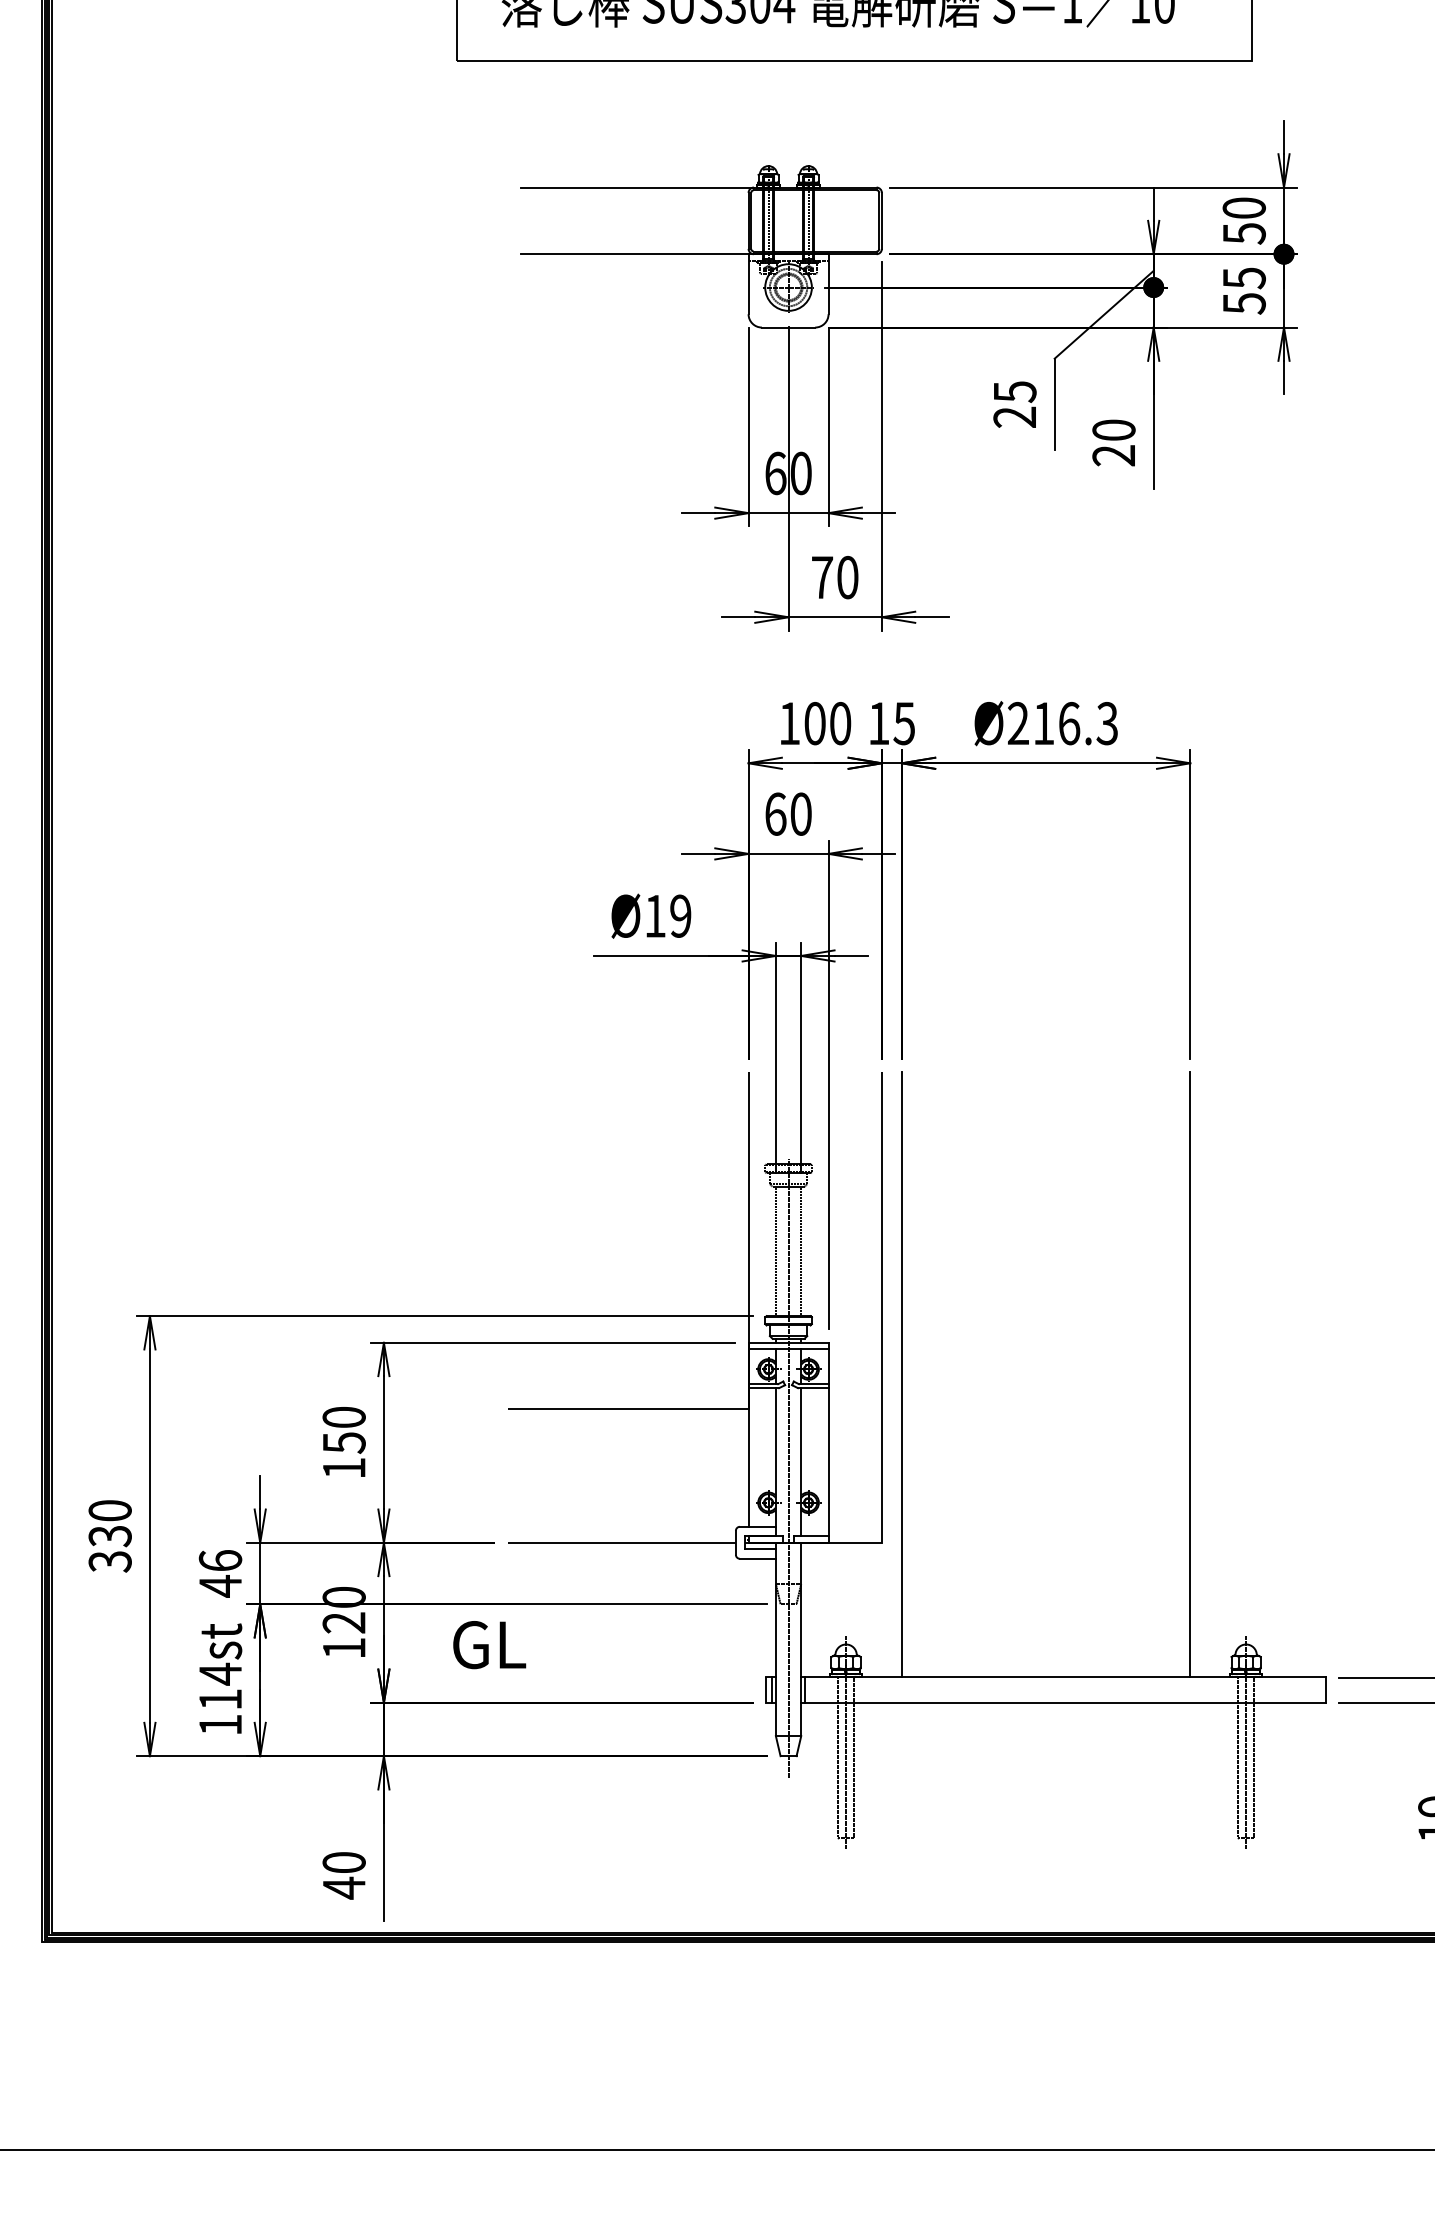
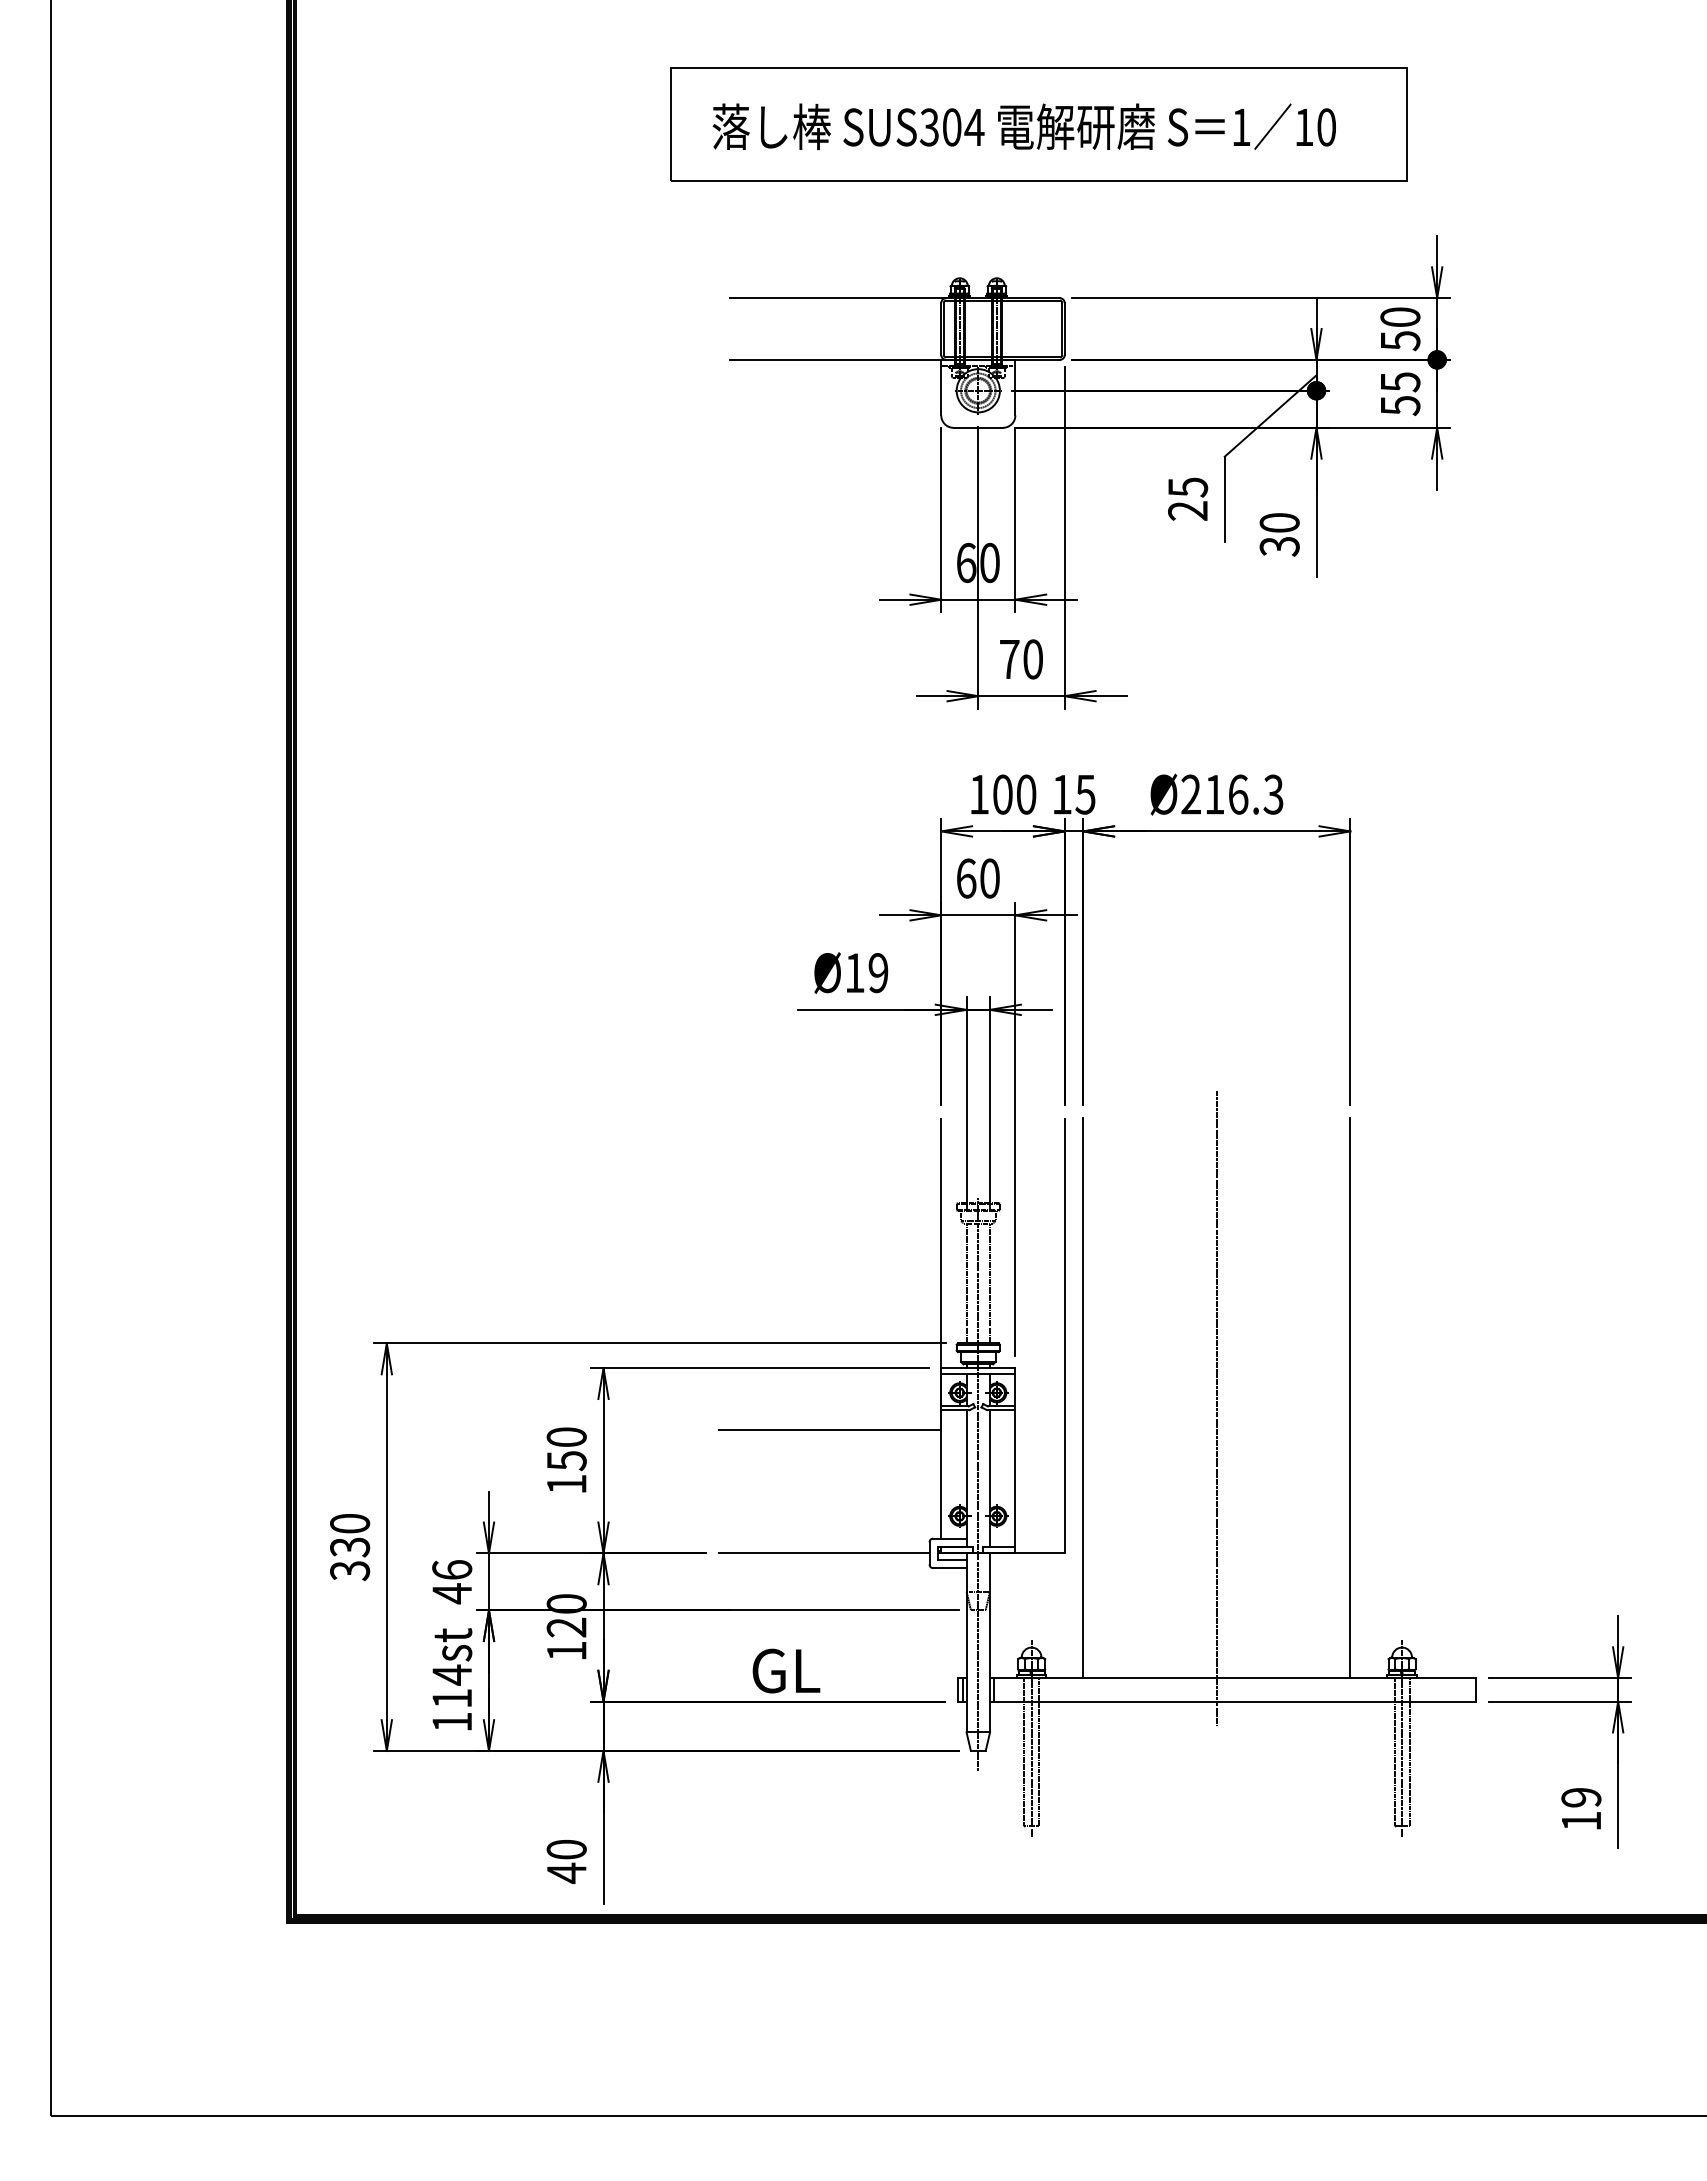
text: (1113, 455) -> (1279, 546), 20 -> 30
line: (1045, 1386) -> (1216, 1408), added
text: (489, 1644) -> (786, 1670), moved

